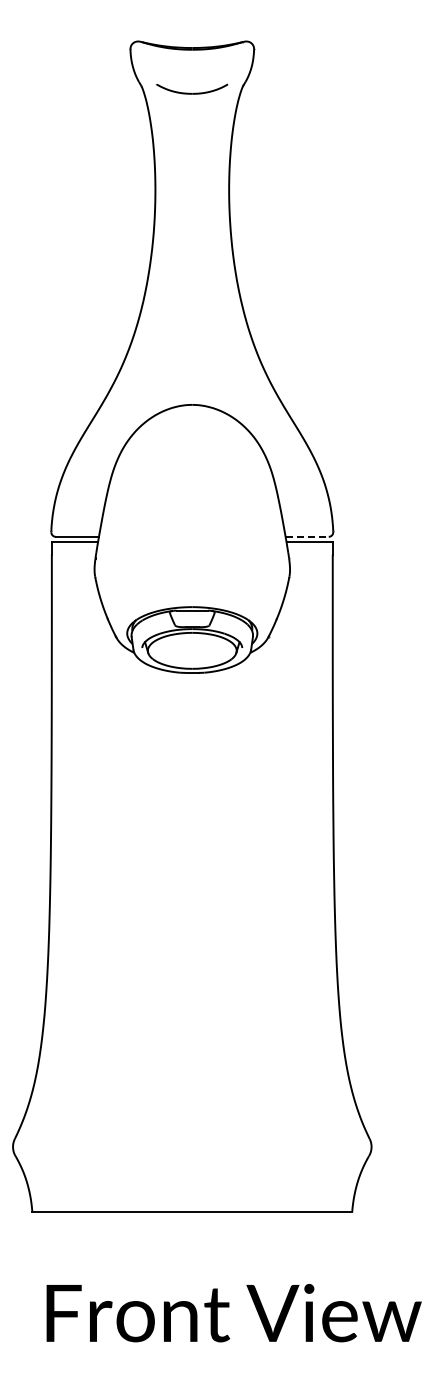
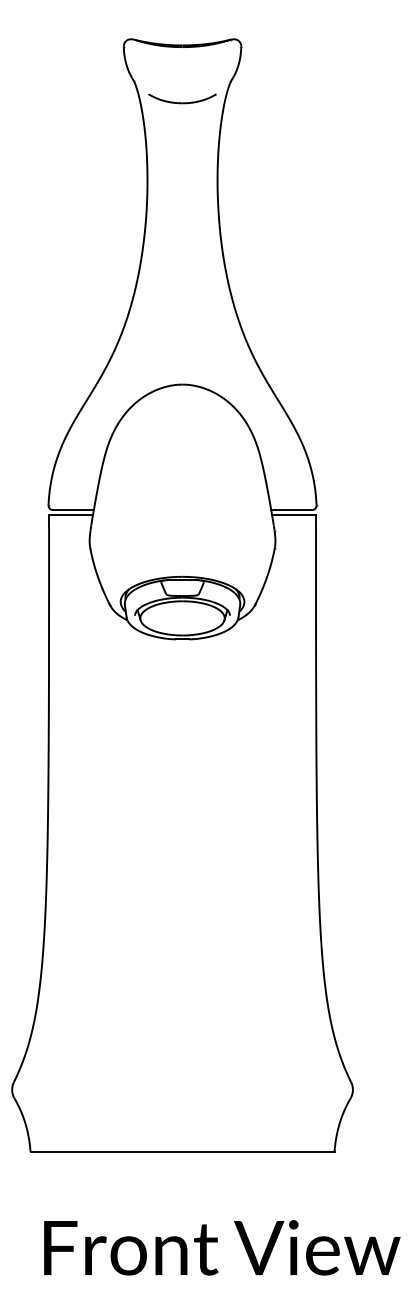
part: (191, 88) -> (181, 98), moved
line: (307, 536) -> (292, 509), dashed -> solid

